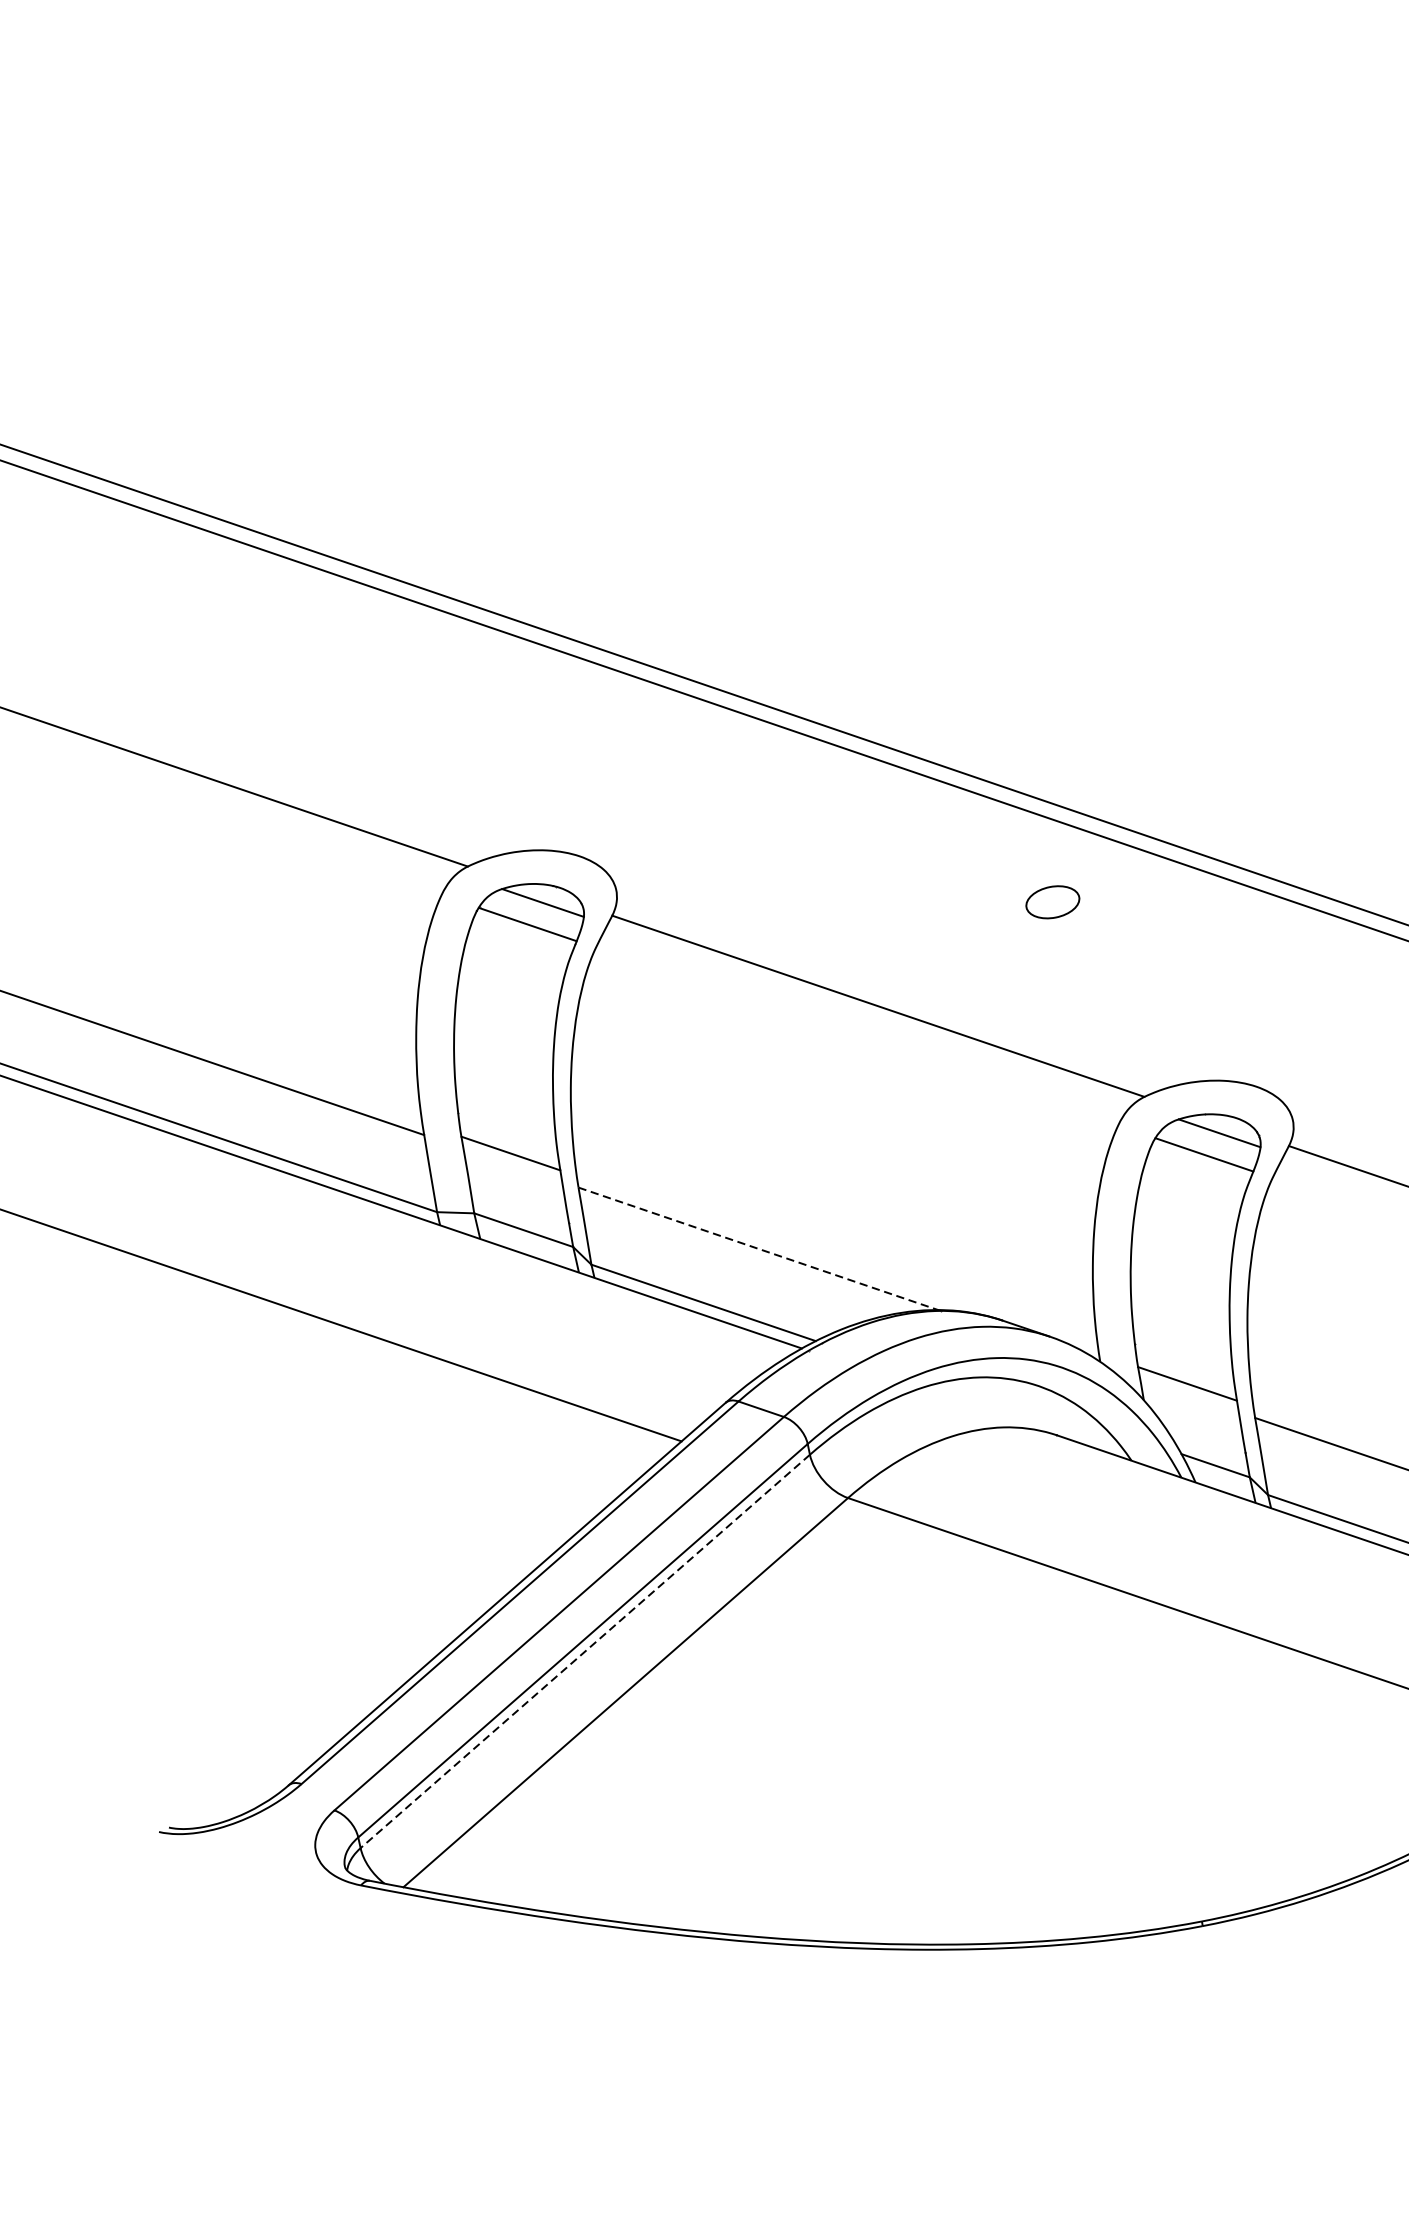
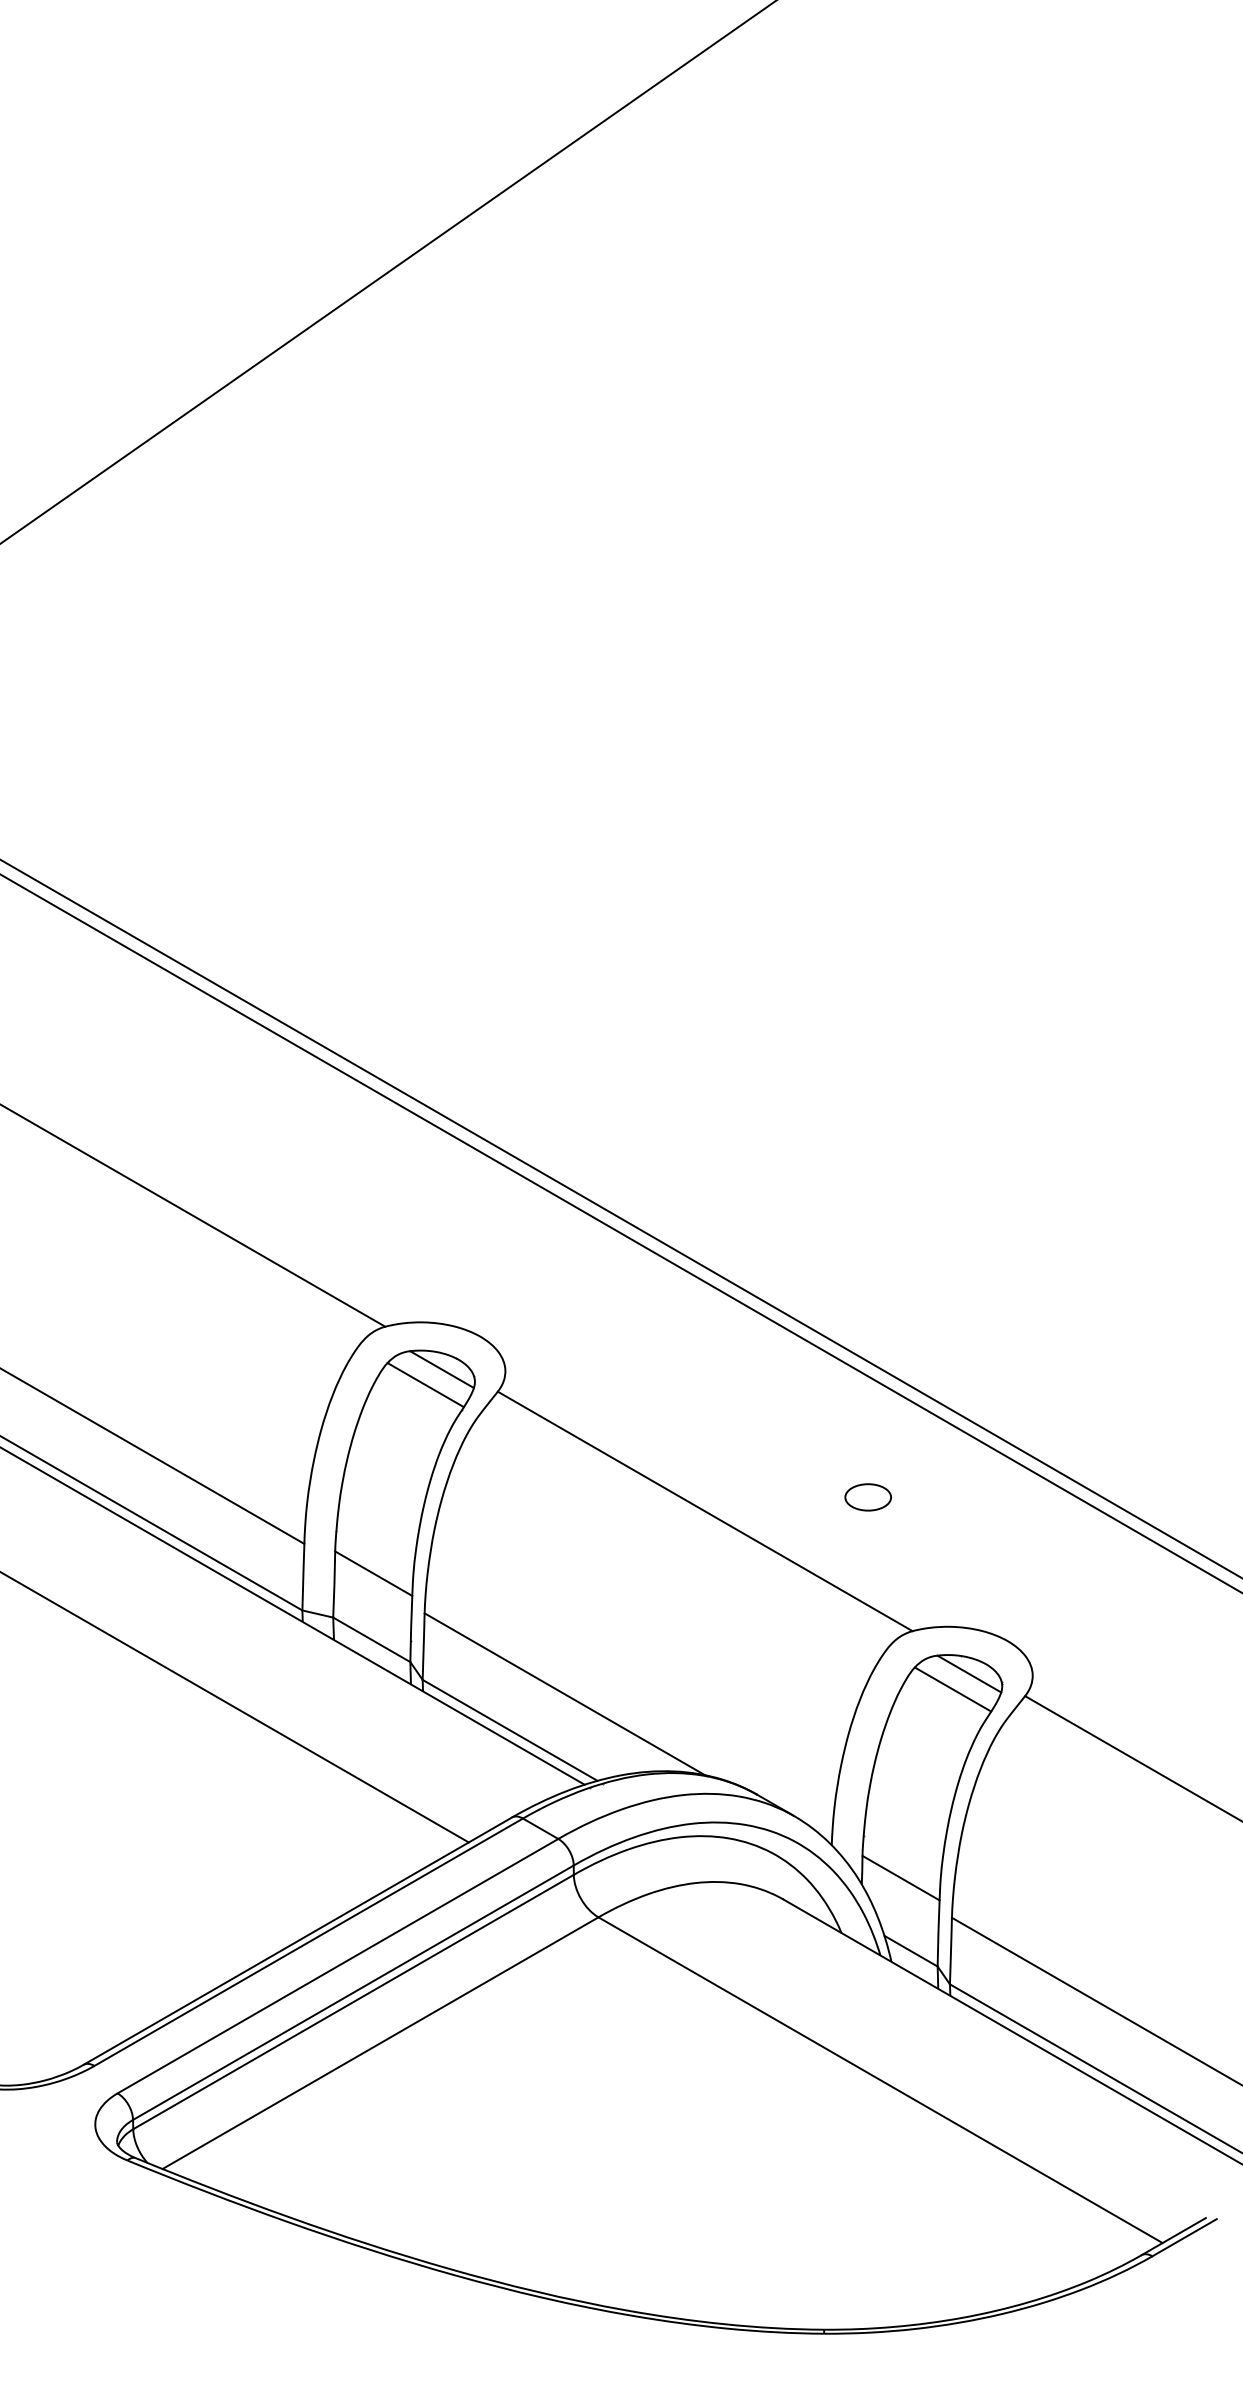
part: (1052, 902) -> (867, 1497), moved
line: (758, 1249) -> (564, 1694), dashed -> solid
line: (585, 1651) -> (353, 2002), dashed -> solid

